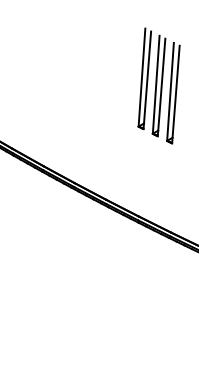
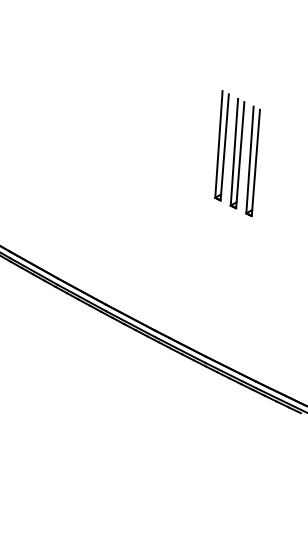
part: (158, 85) -> (236, 152), size x0.7

